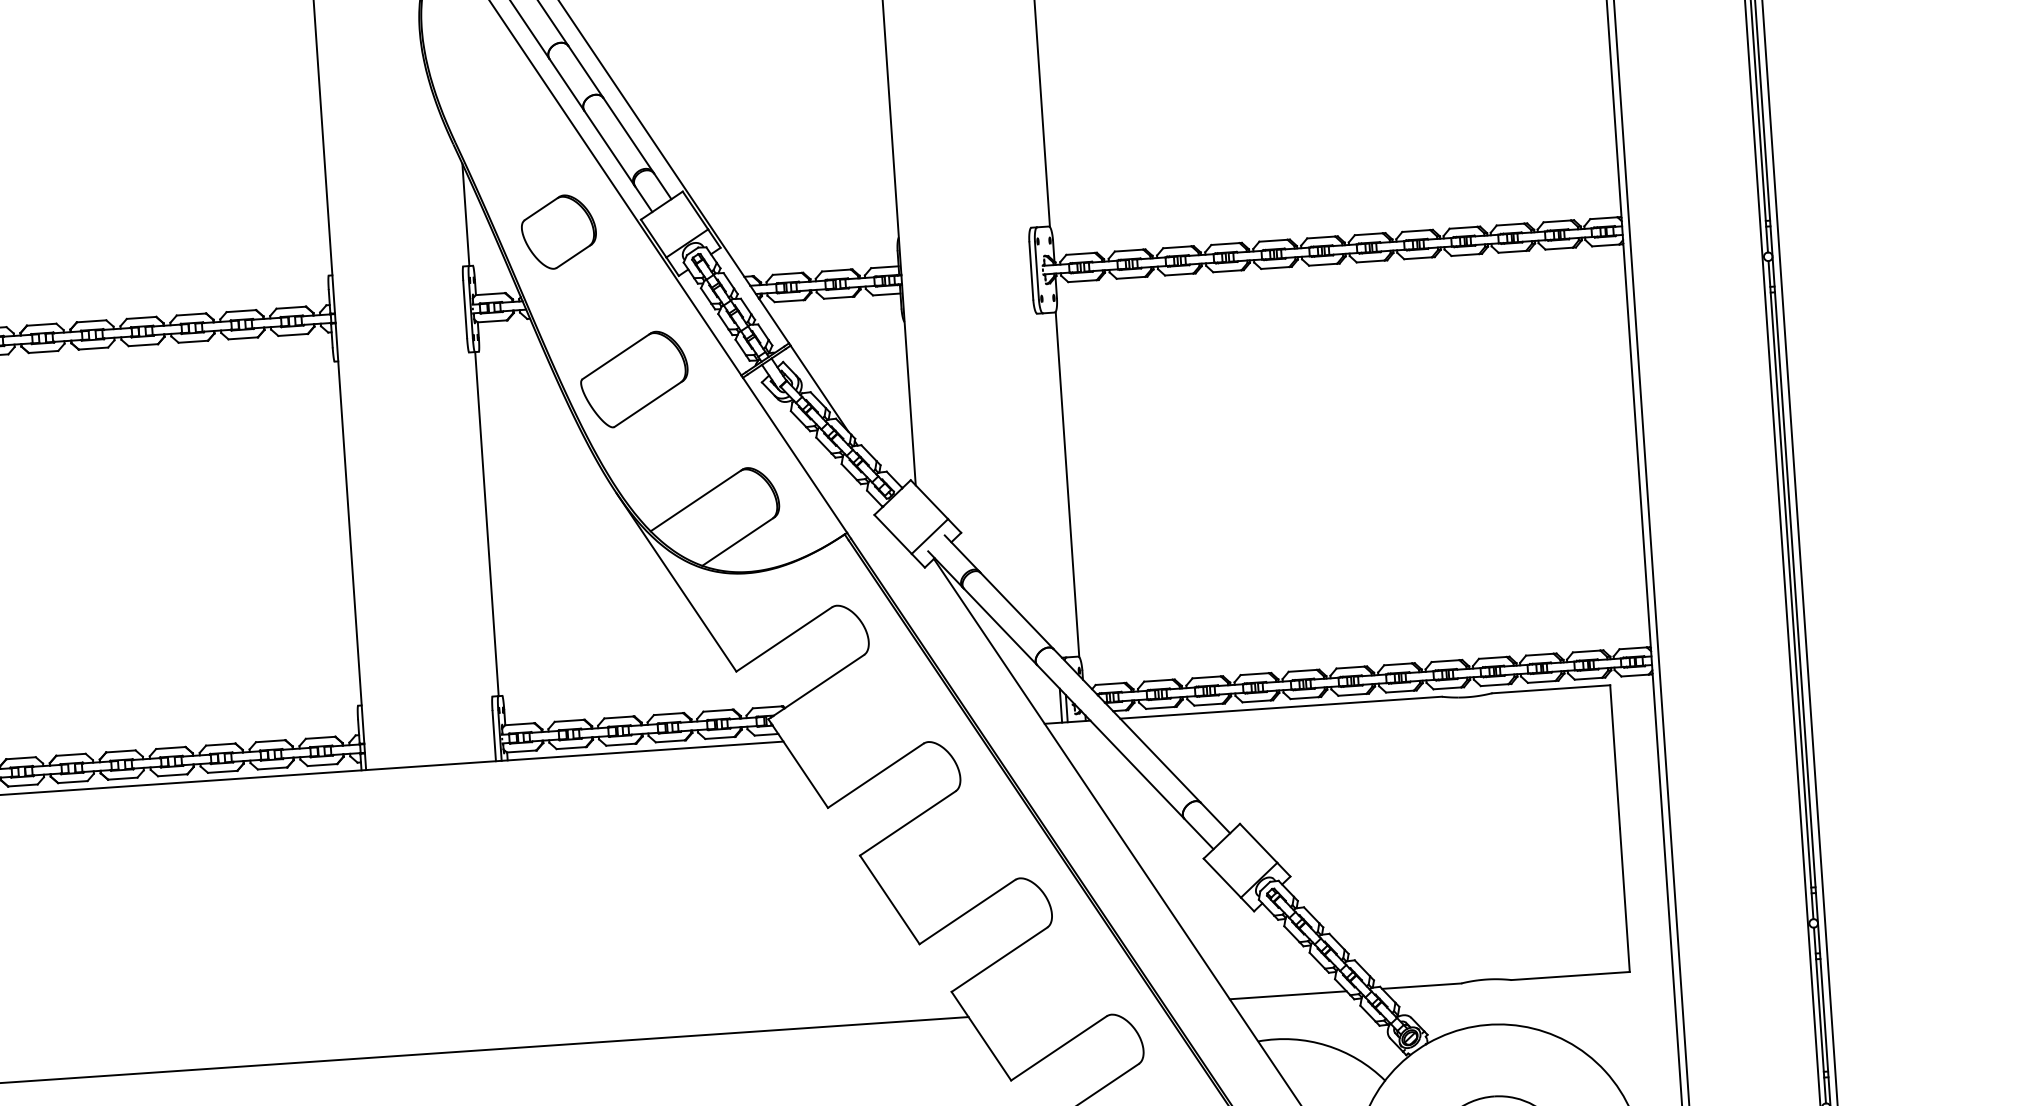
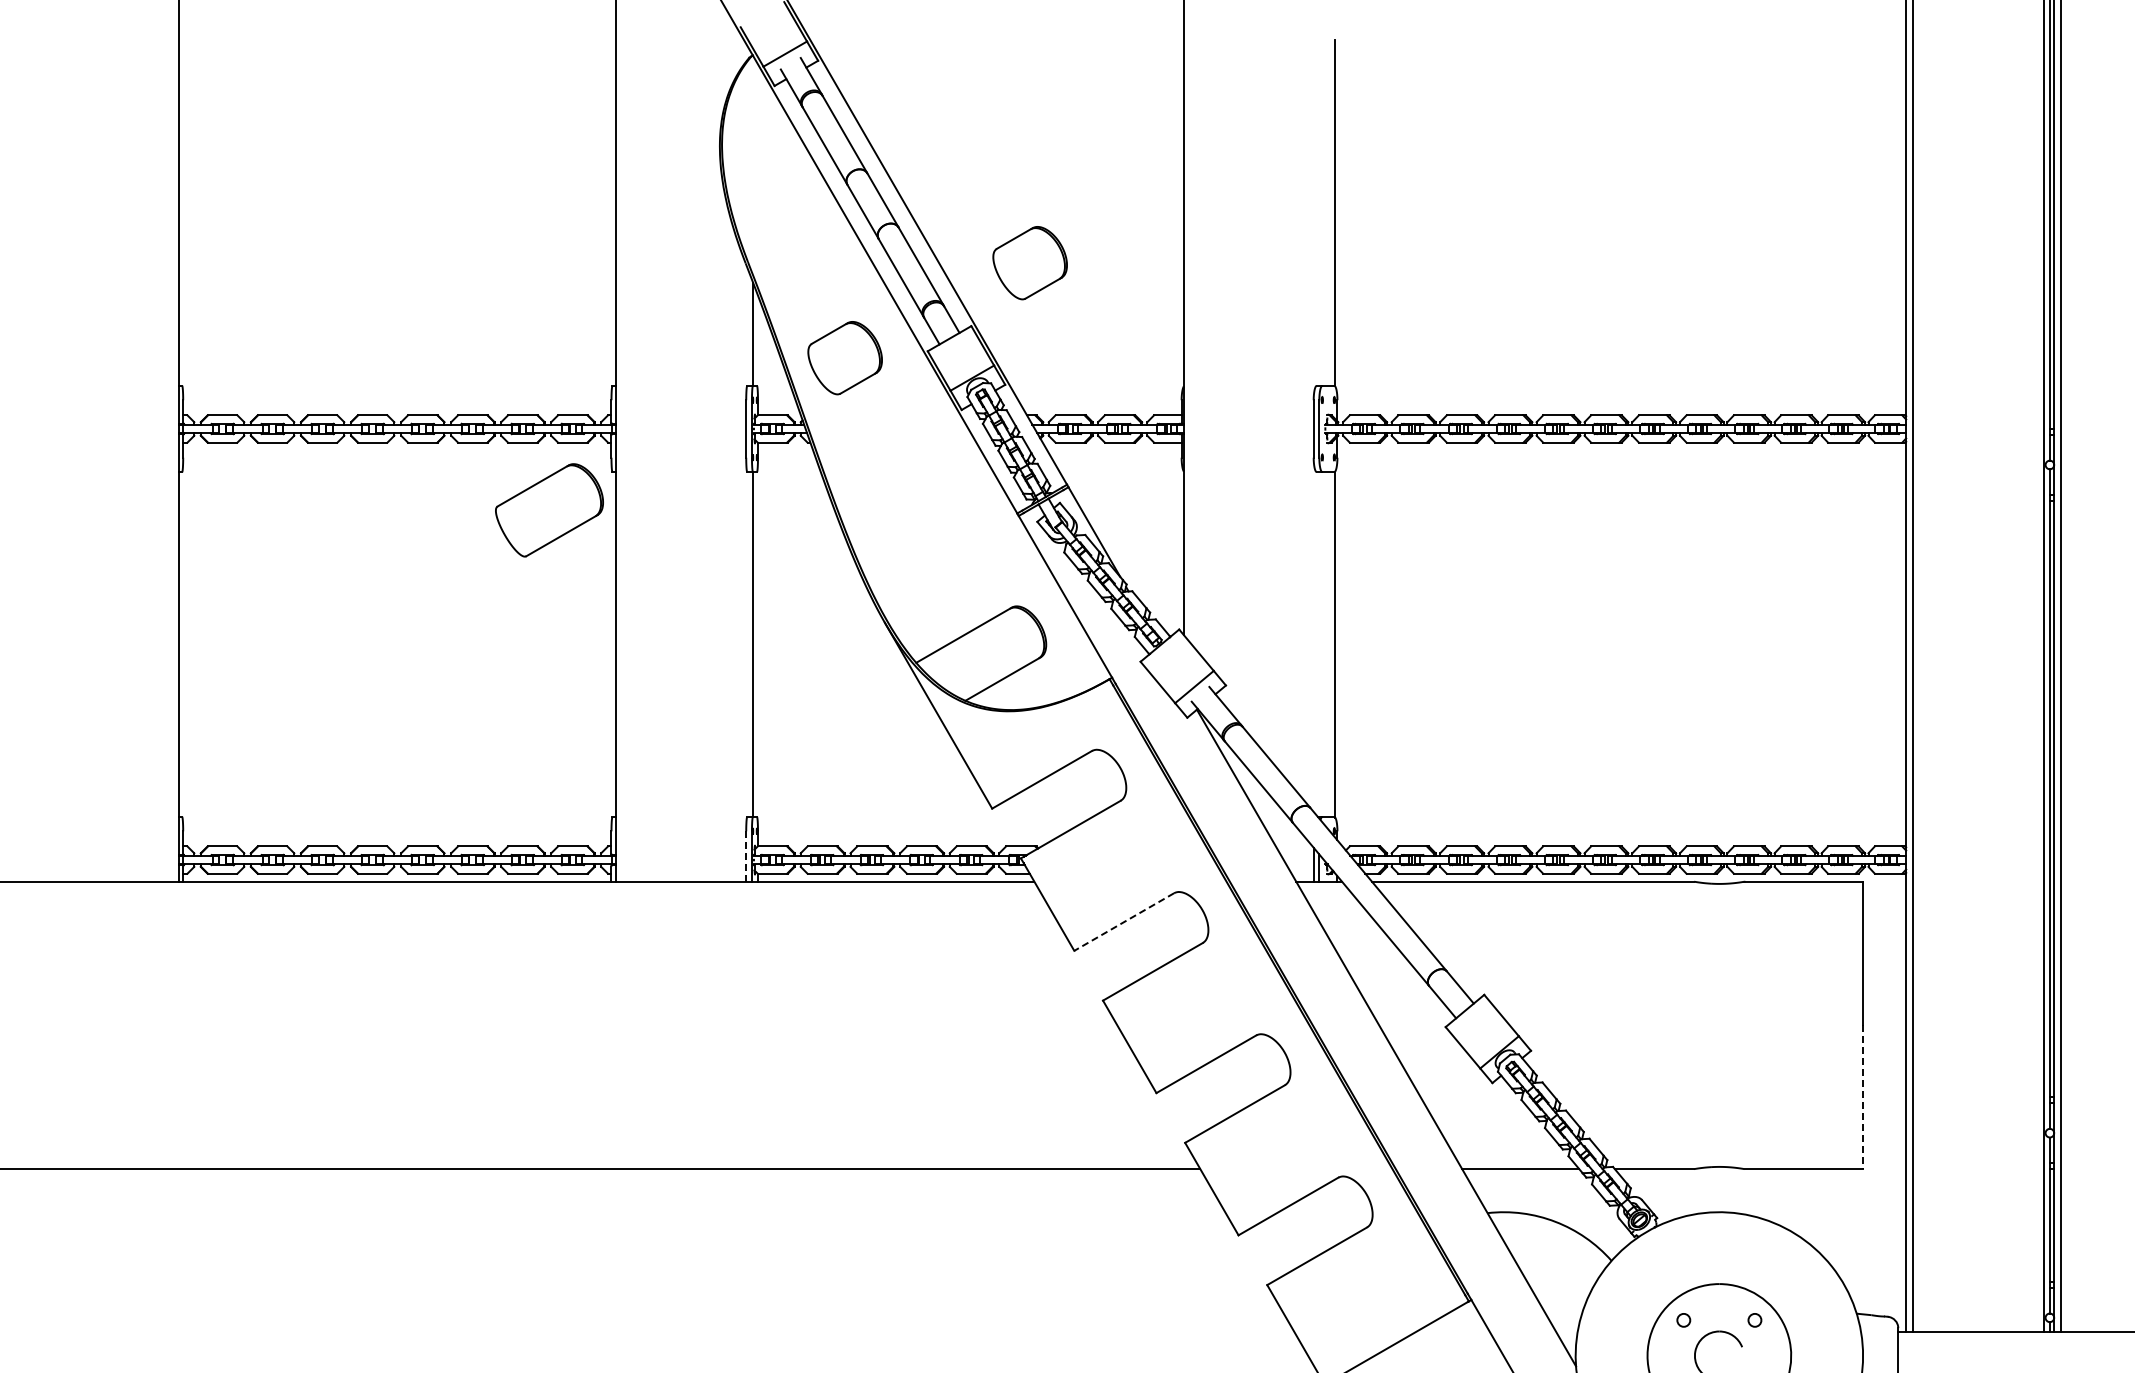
part: (736, 125) -> (1029, 263), added
part: (634, 379) -> (549, 510), moved
line: (494, 736) -> (746, 856), solid -> dashed
line: (876, 776) -> (1124, 922), solid -> dashed
line: (1625, 900) -> (1863, 1097), solid -> dashed

